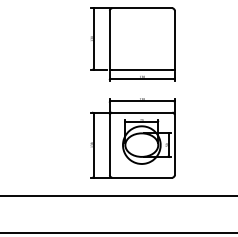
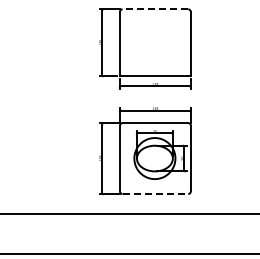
line: (142, 8) -> (155, 9), solid -> dashed
line: (142, 177) -> (155, 193), solid -> dashed

